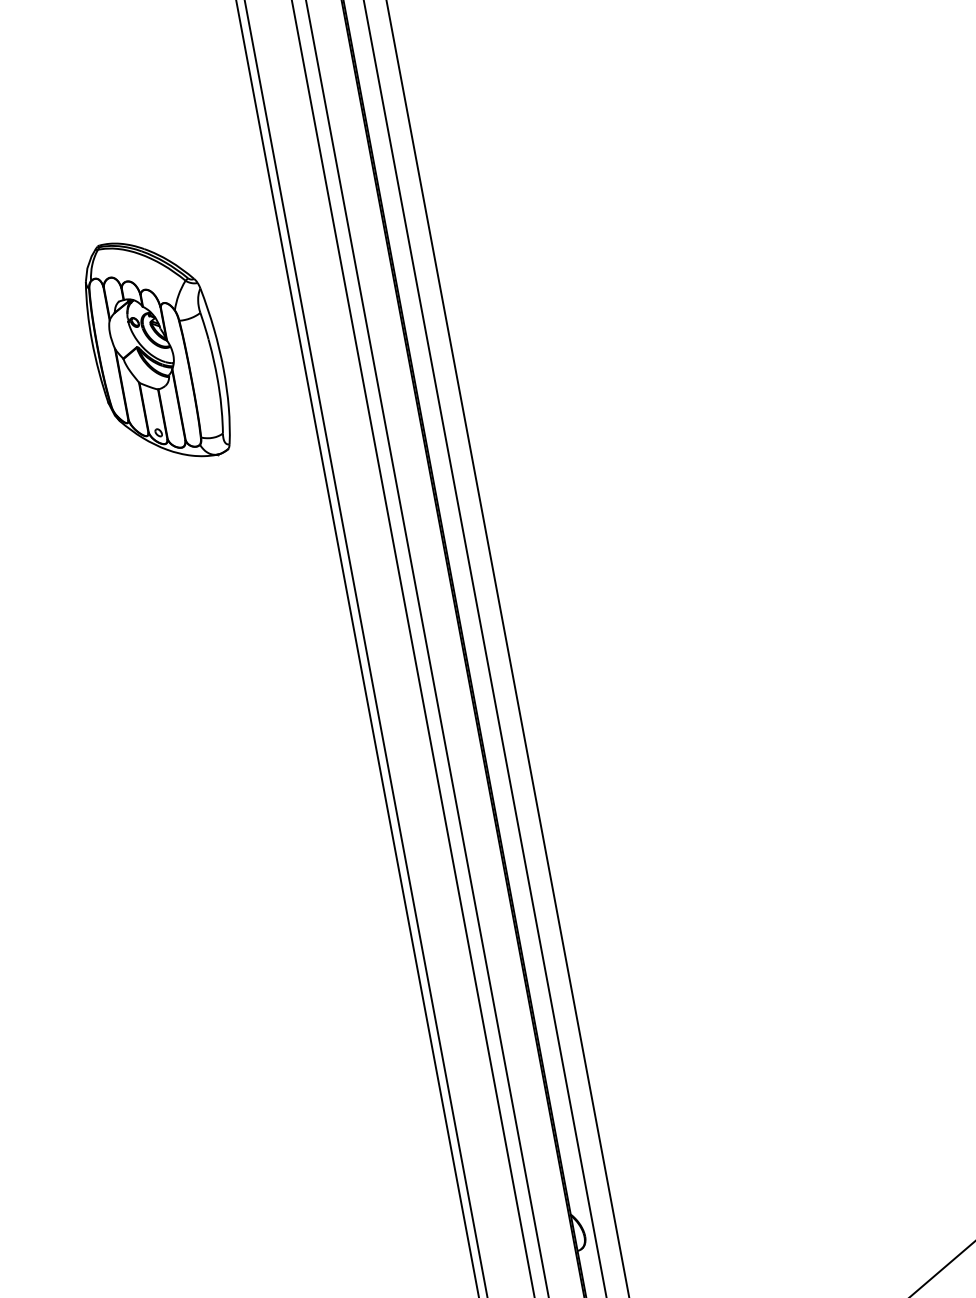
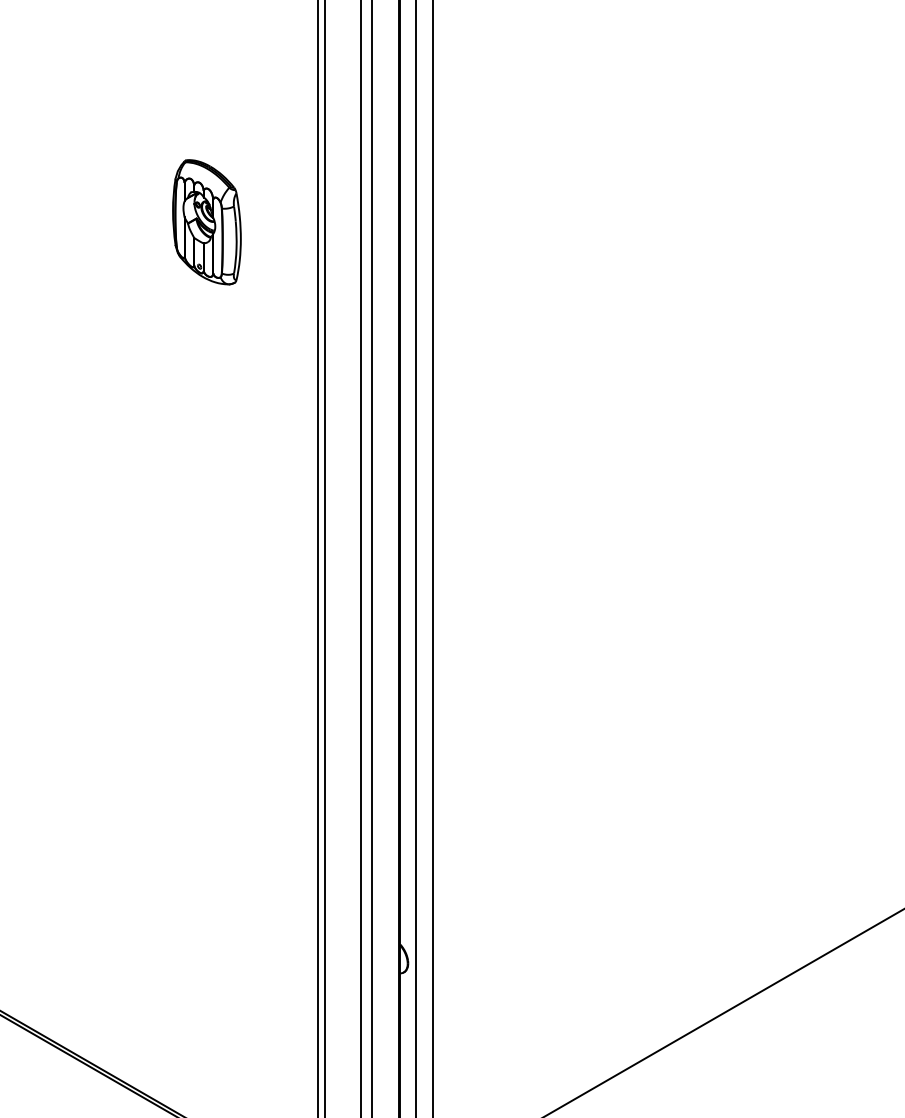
part: (156, 350) -> (206, 222), size x0.7

